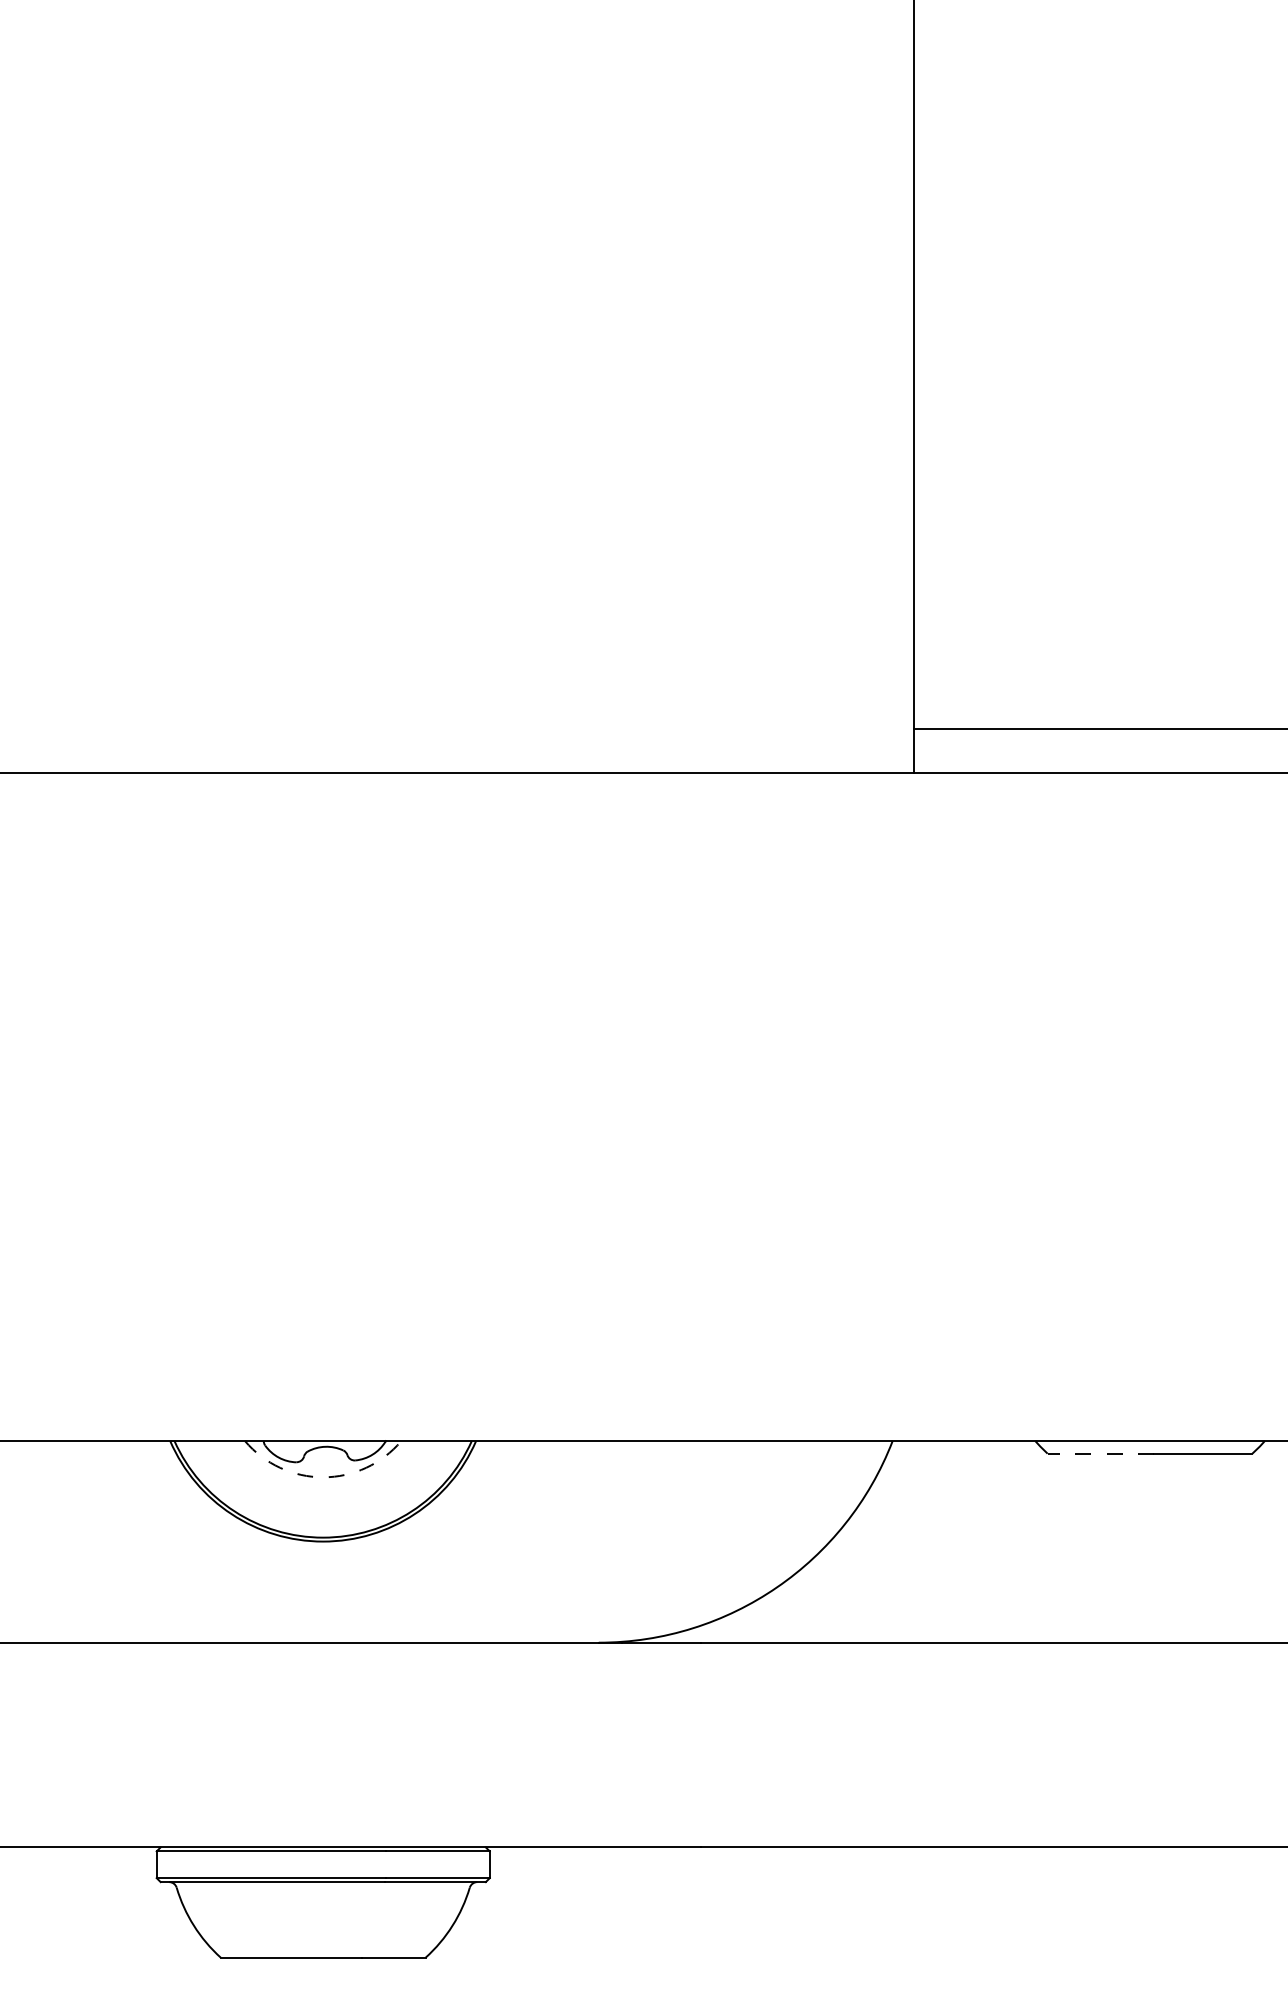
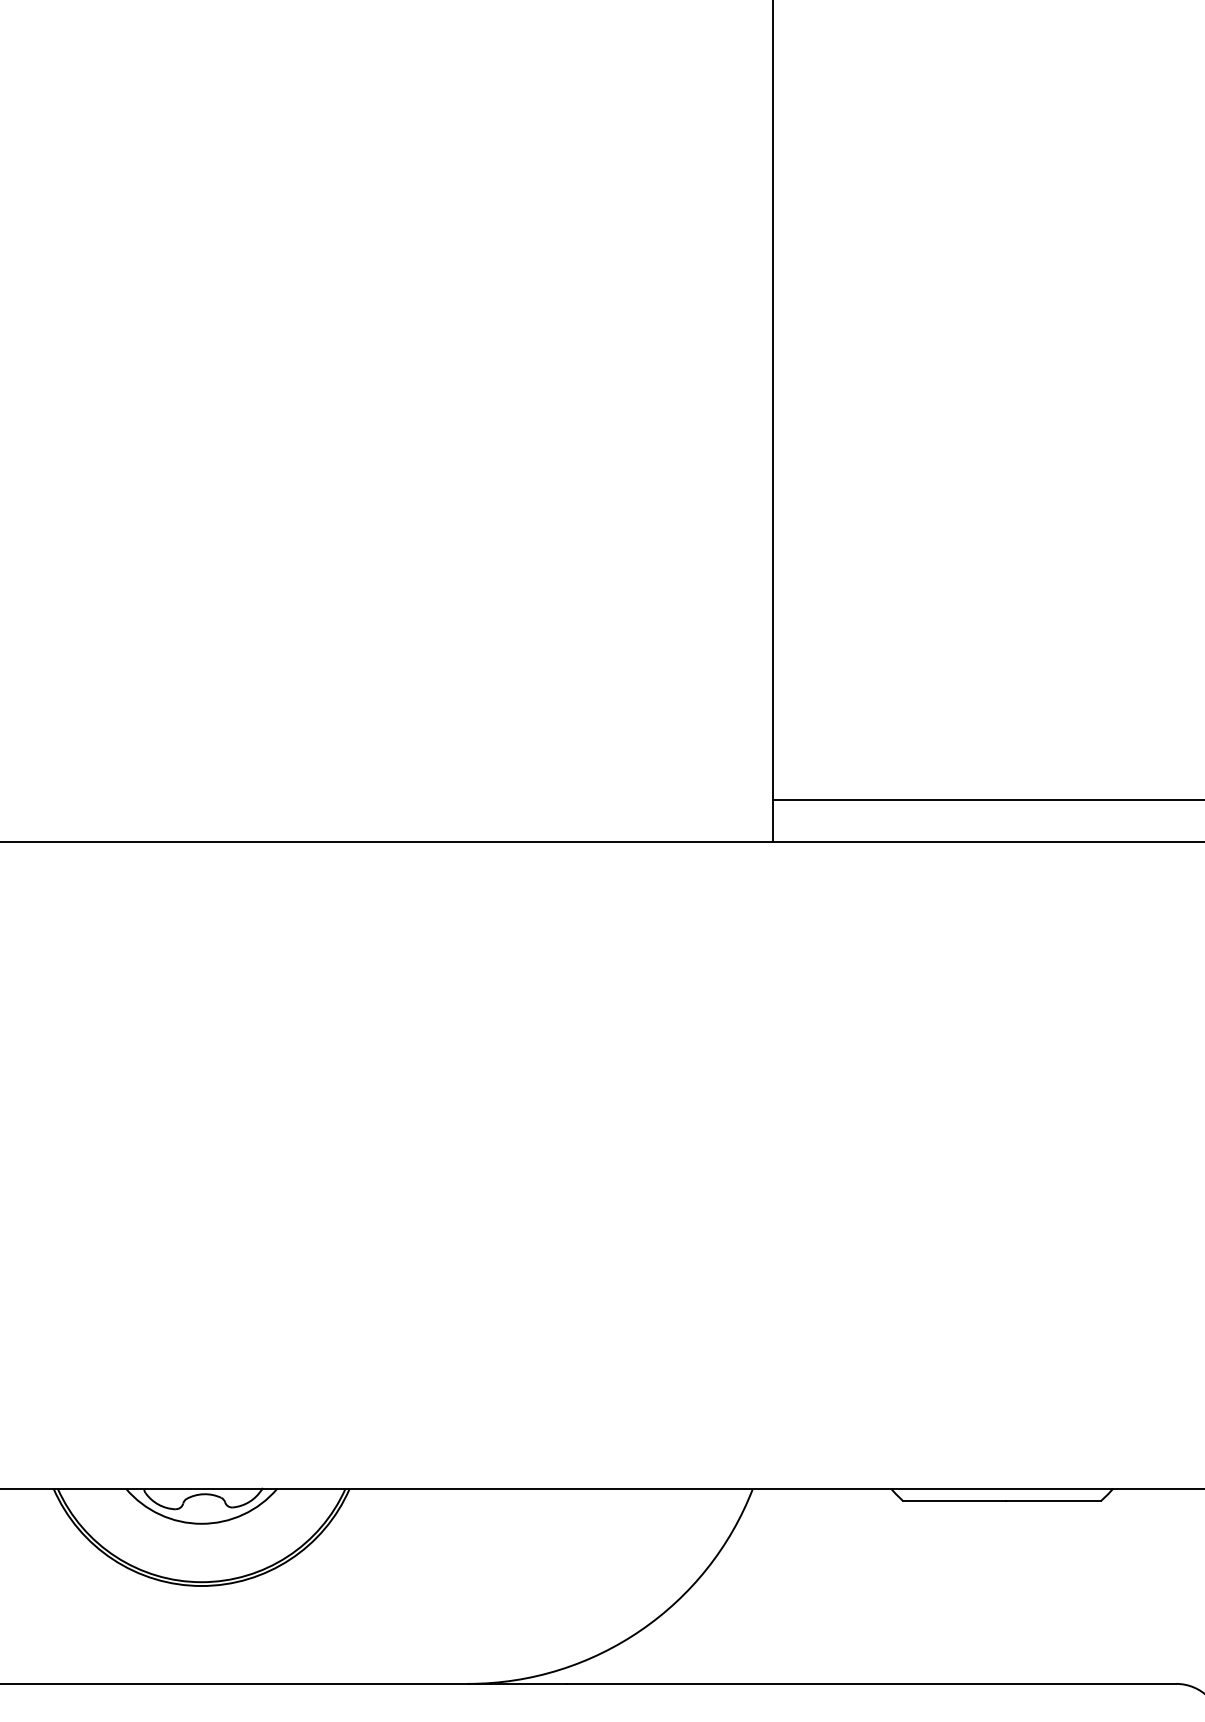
line: (1100, 1453) -> (954, 1500), dashed -> solid
arc: (323, 1477) -> (201, 1523), dashed -> solid

